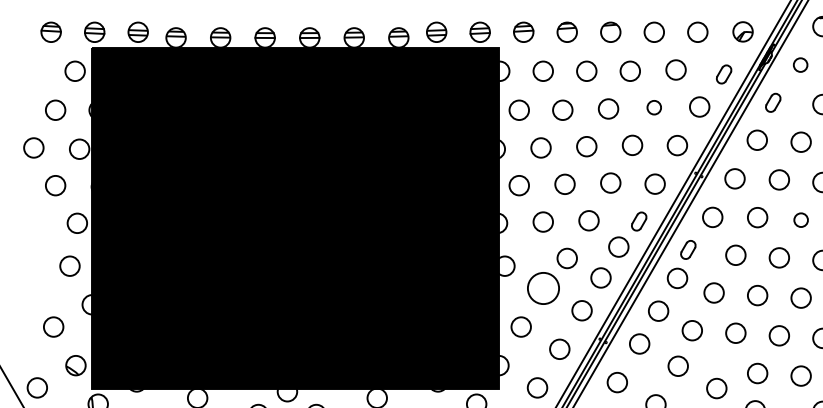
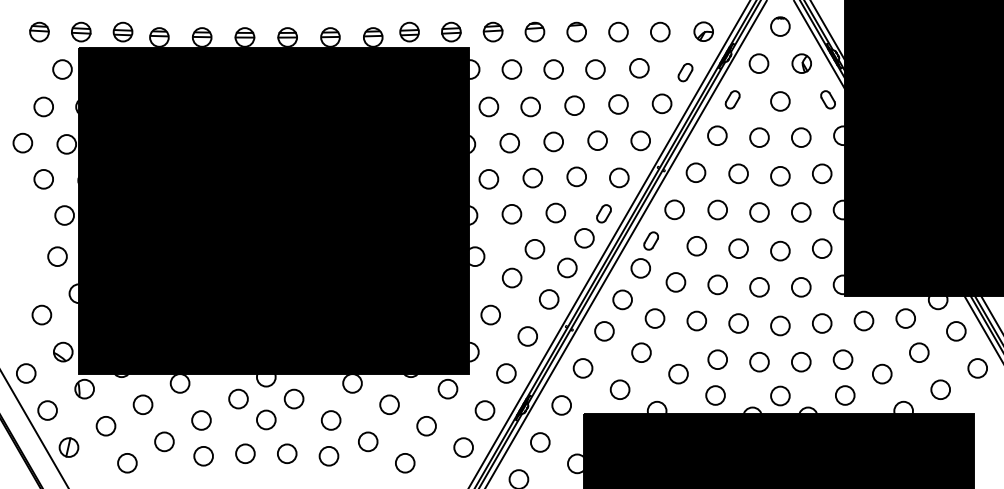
circle: (800, 64) -> (758, 63), size x1.43
circle: (654, 107) -> (618, 104), size x1.43
circle: (801, 220) -> (759, 212), size x1.43
circle: (542, 287) -> (511, 277), size x0.62

